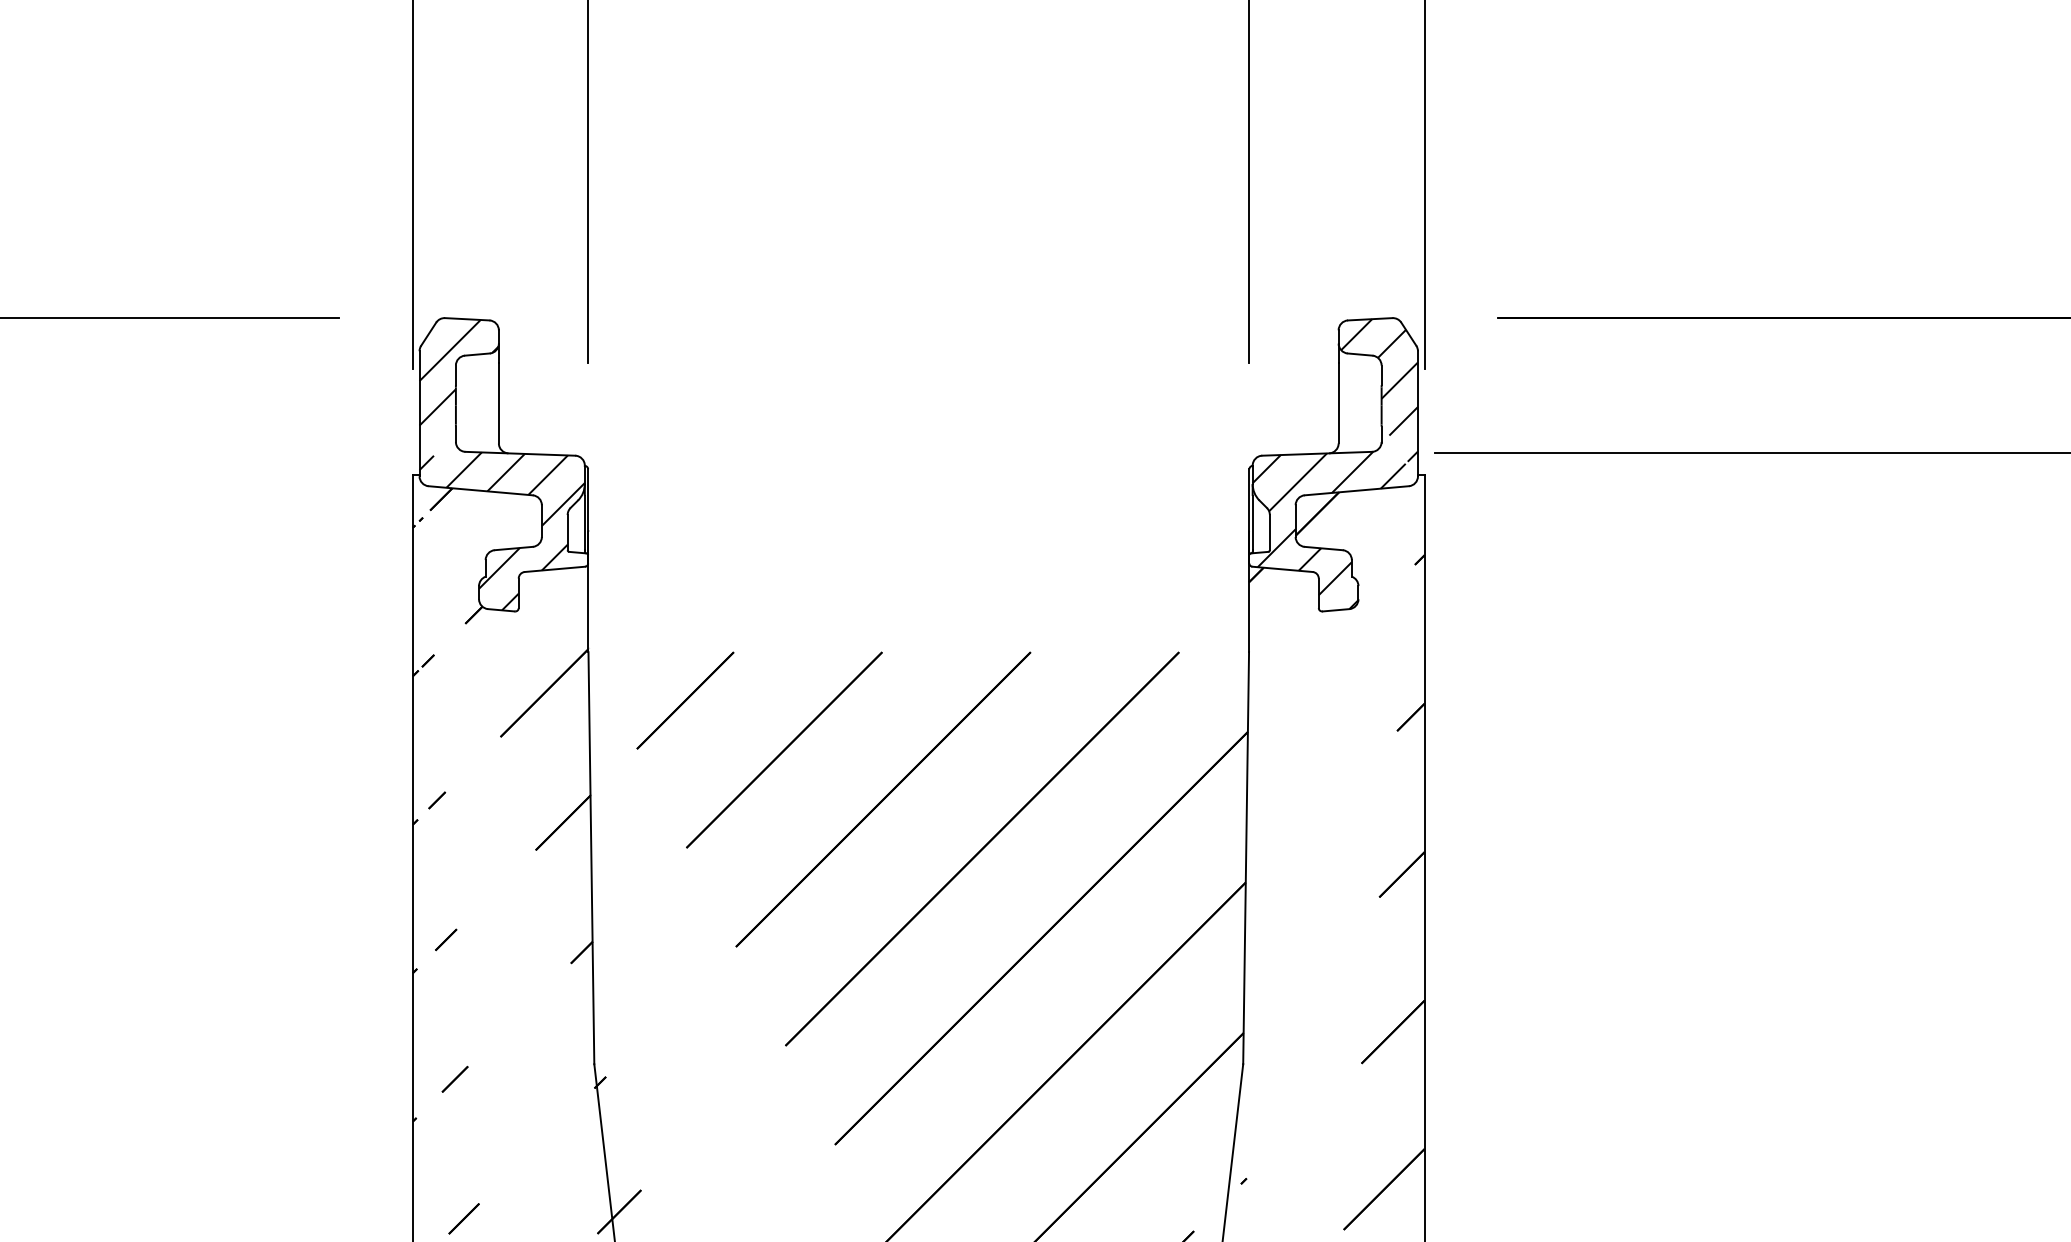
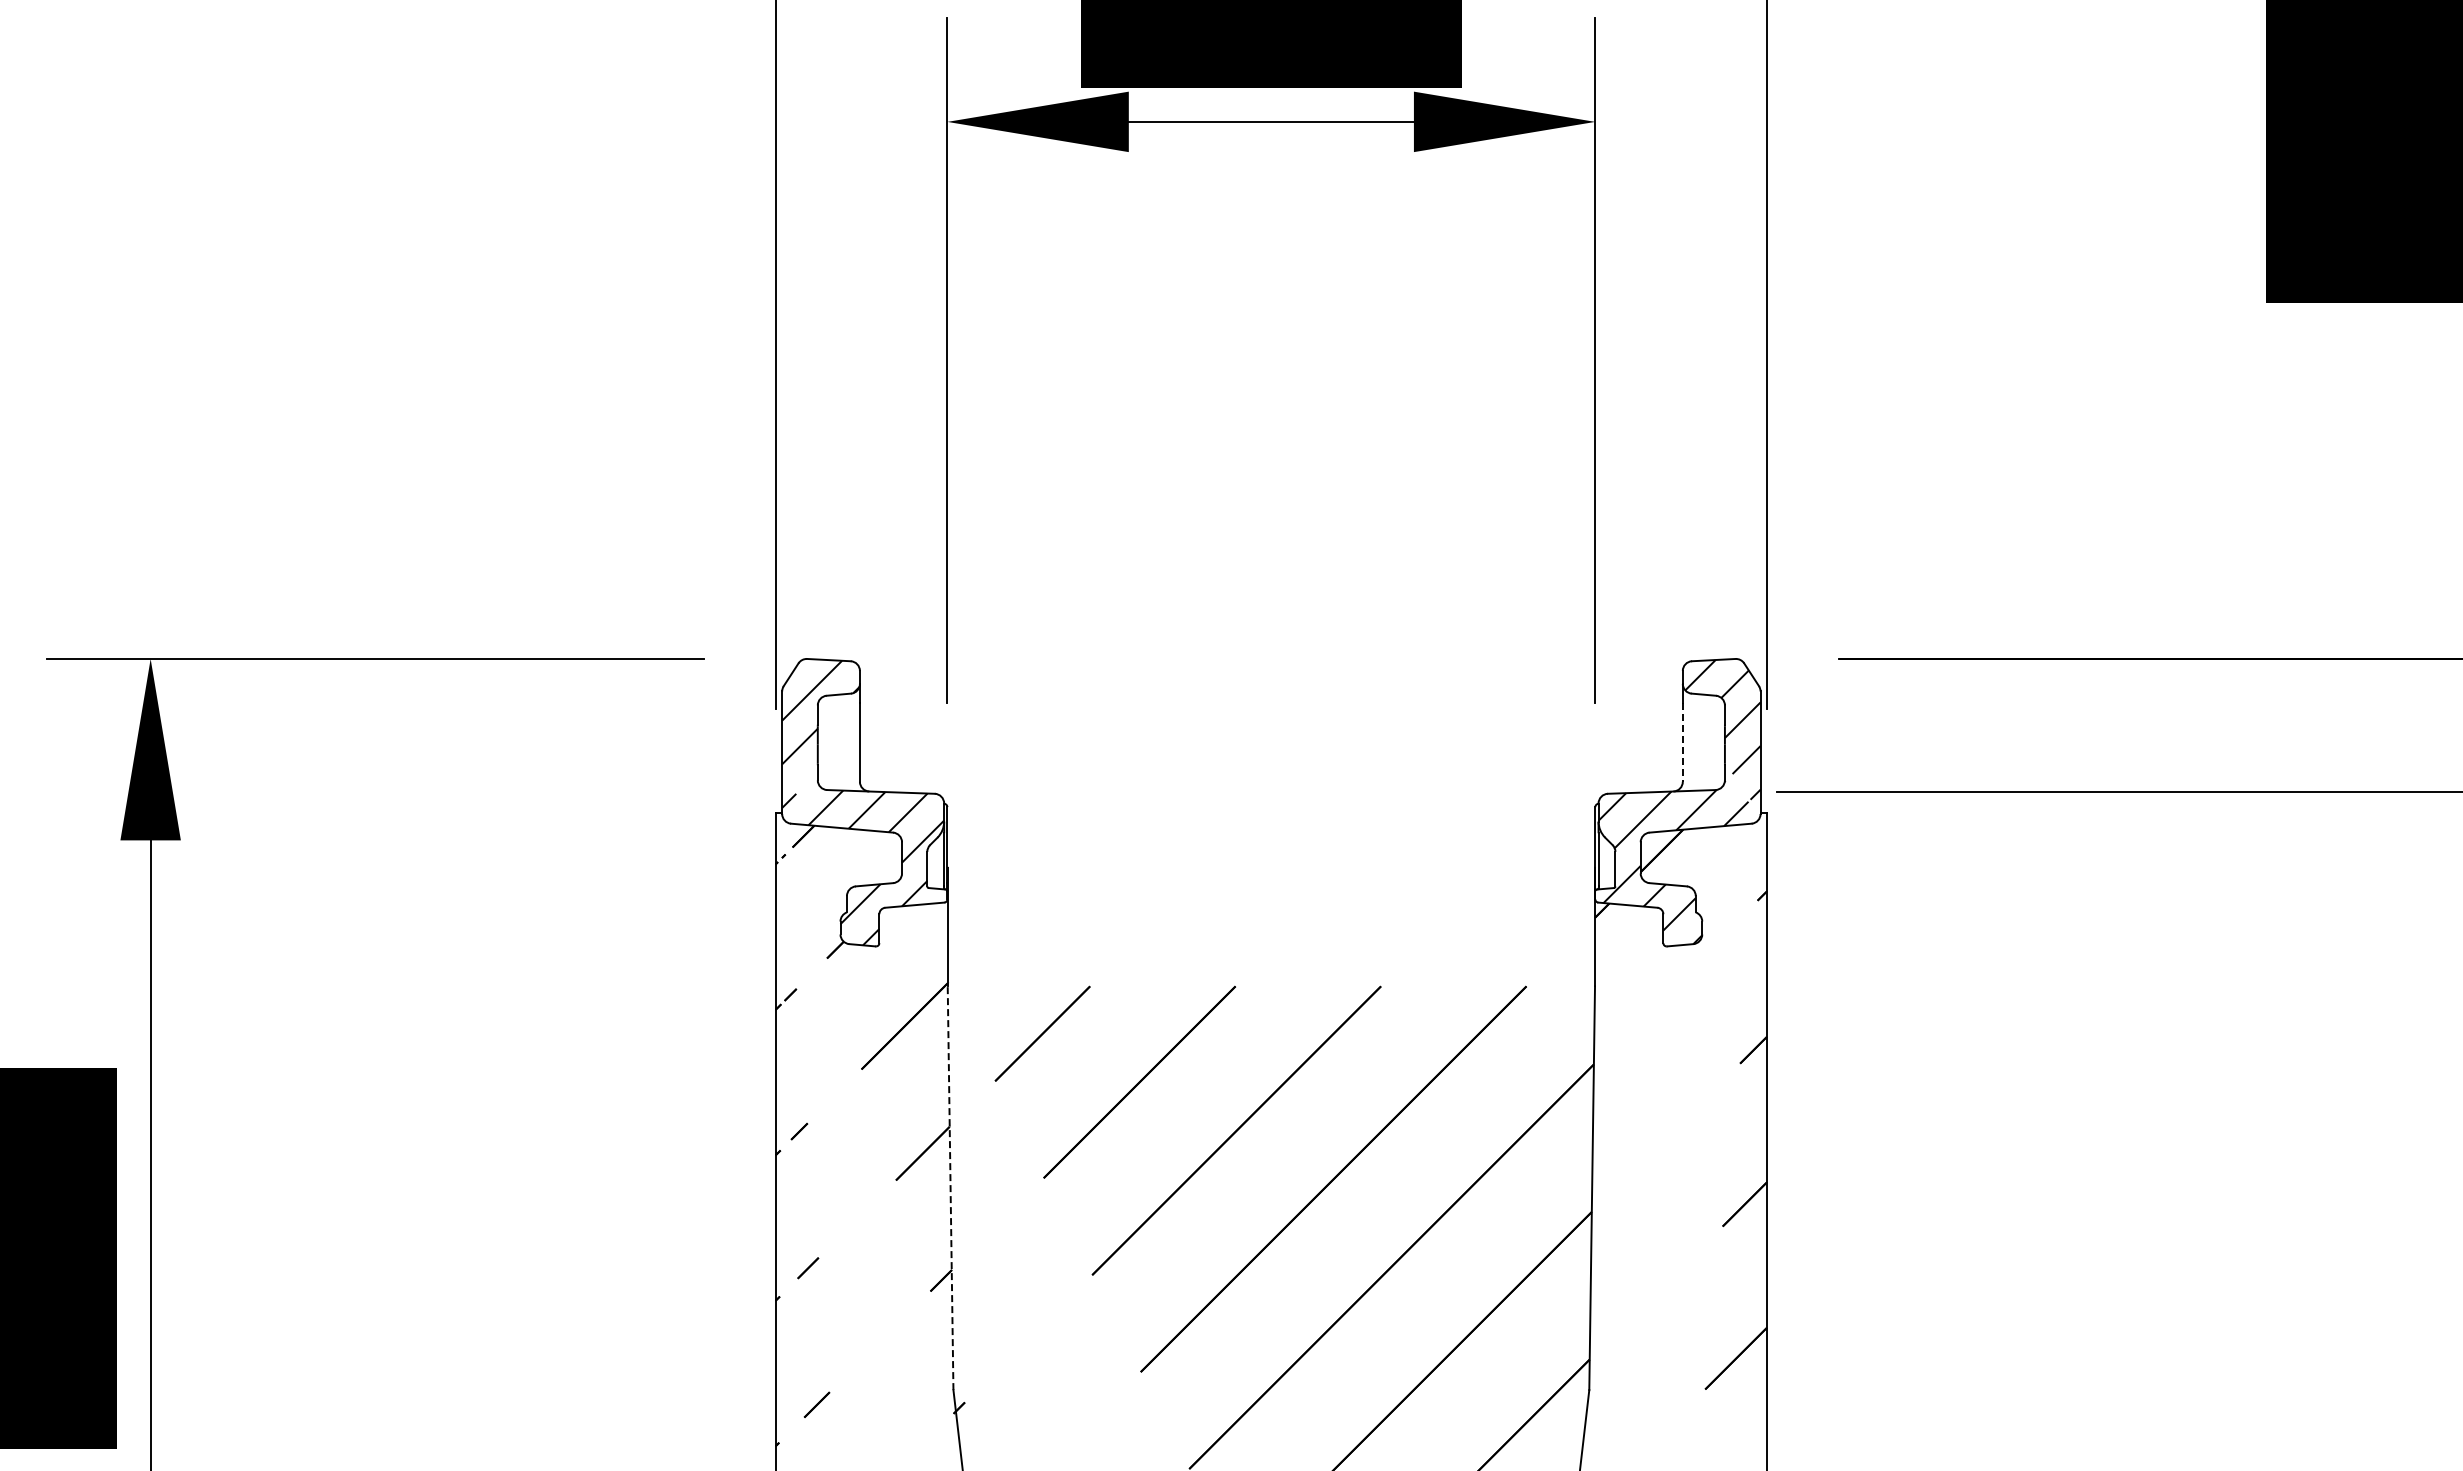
line: (1338, 404) -> (1682, 743), solid -> dashed
line: (591, 858) -> (950, 1188), solid -> dashed

